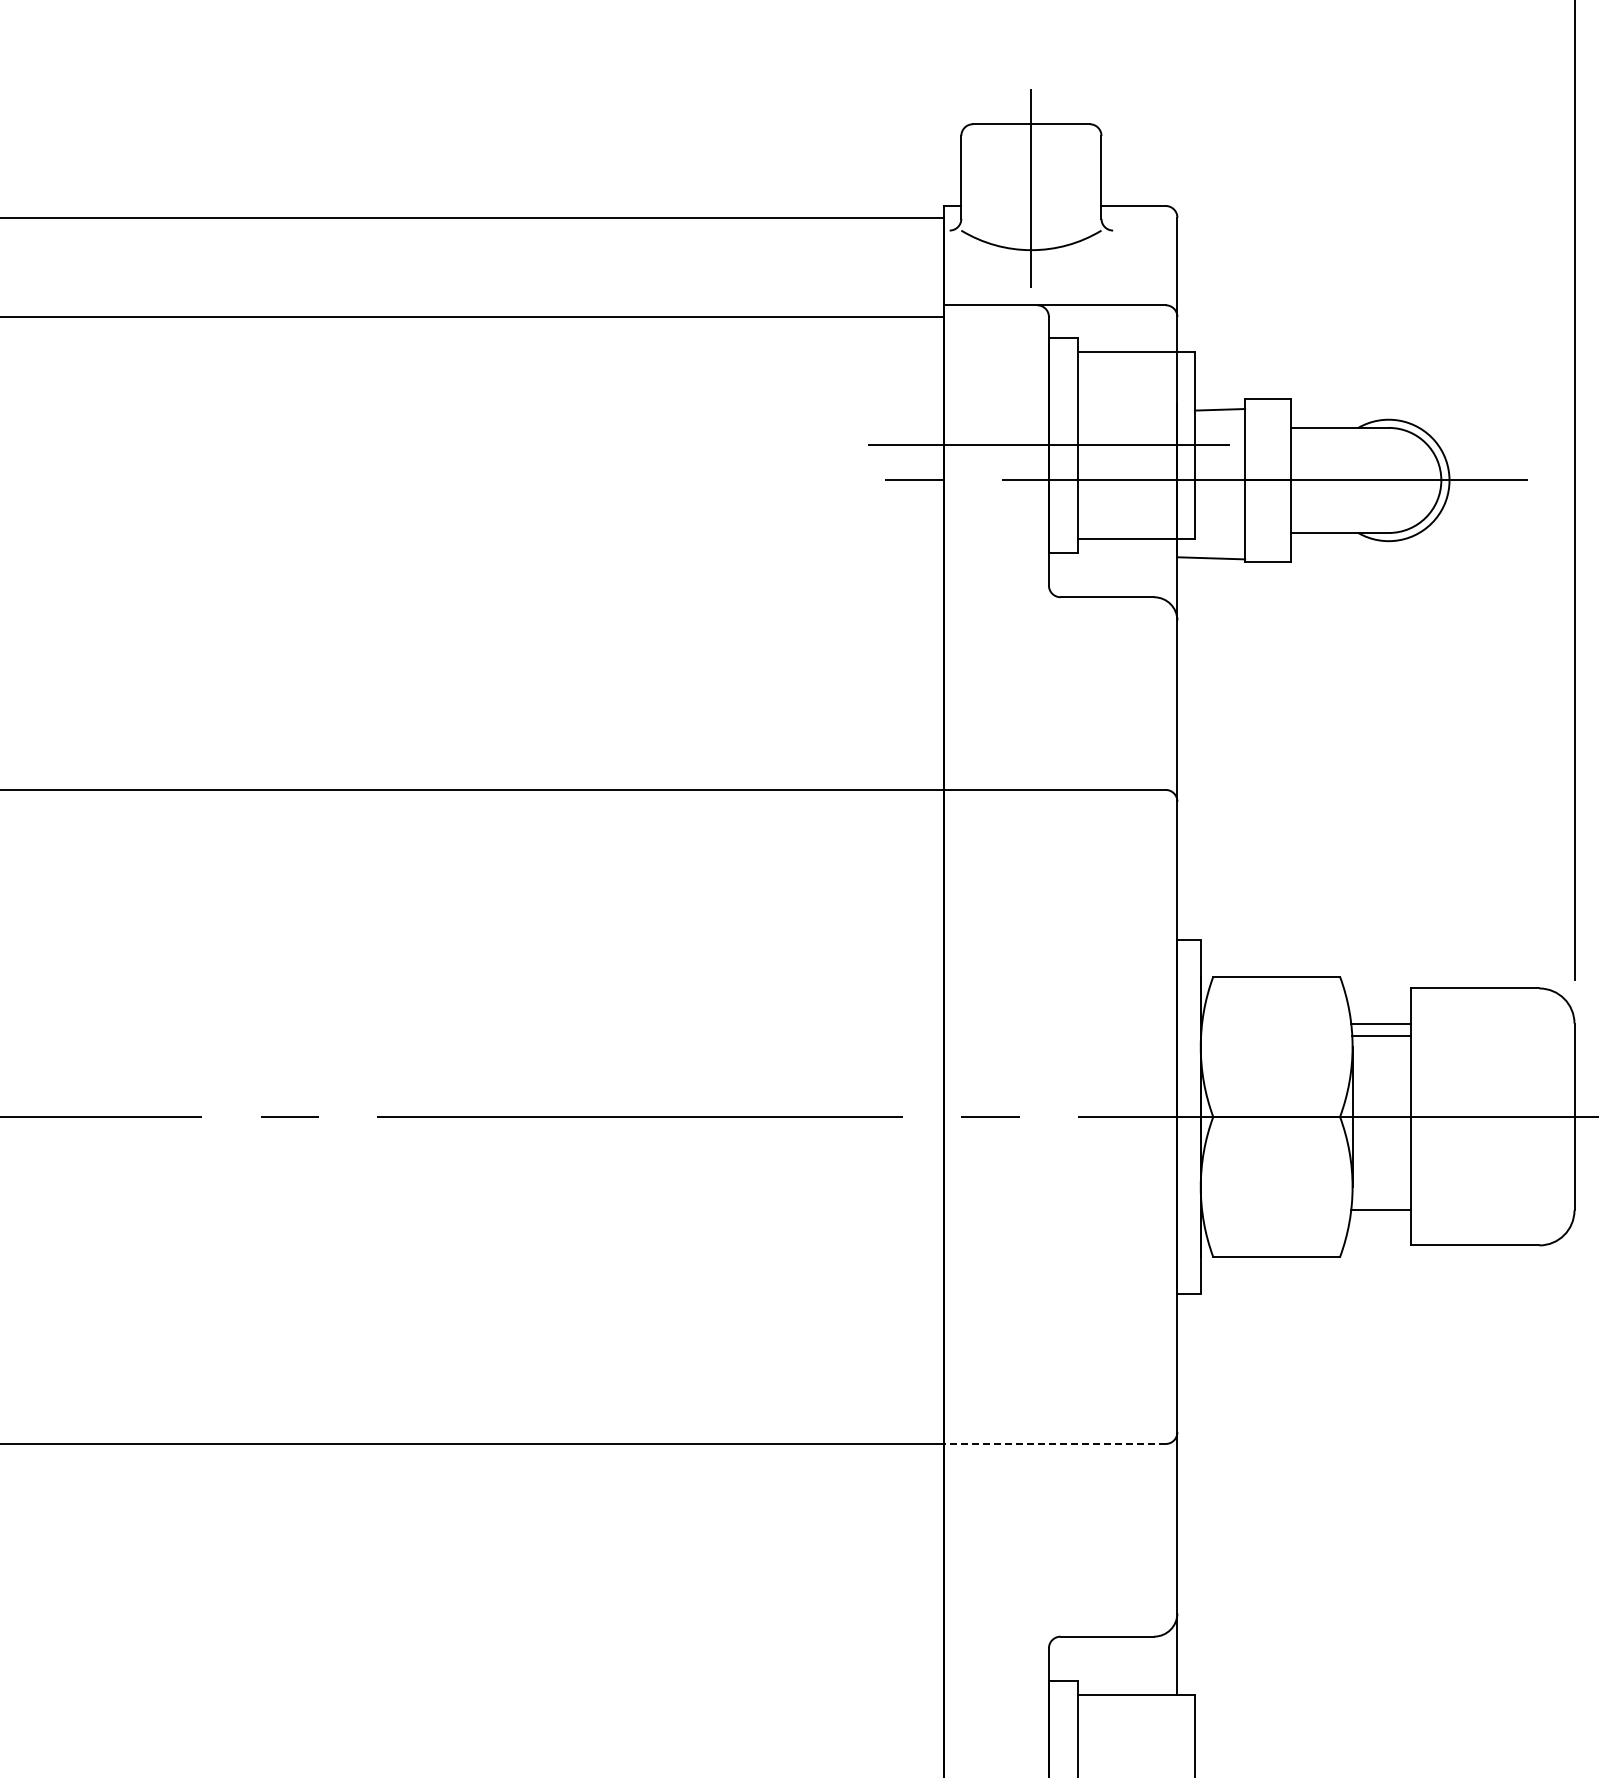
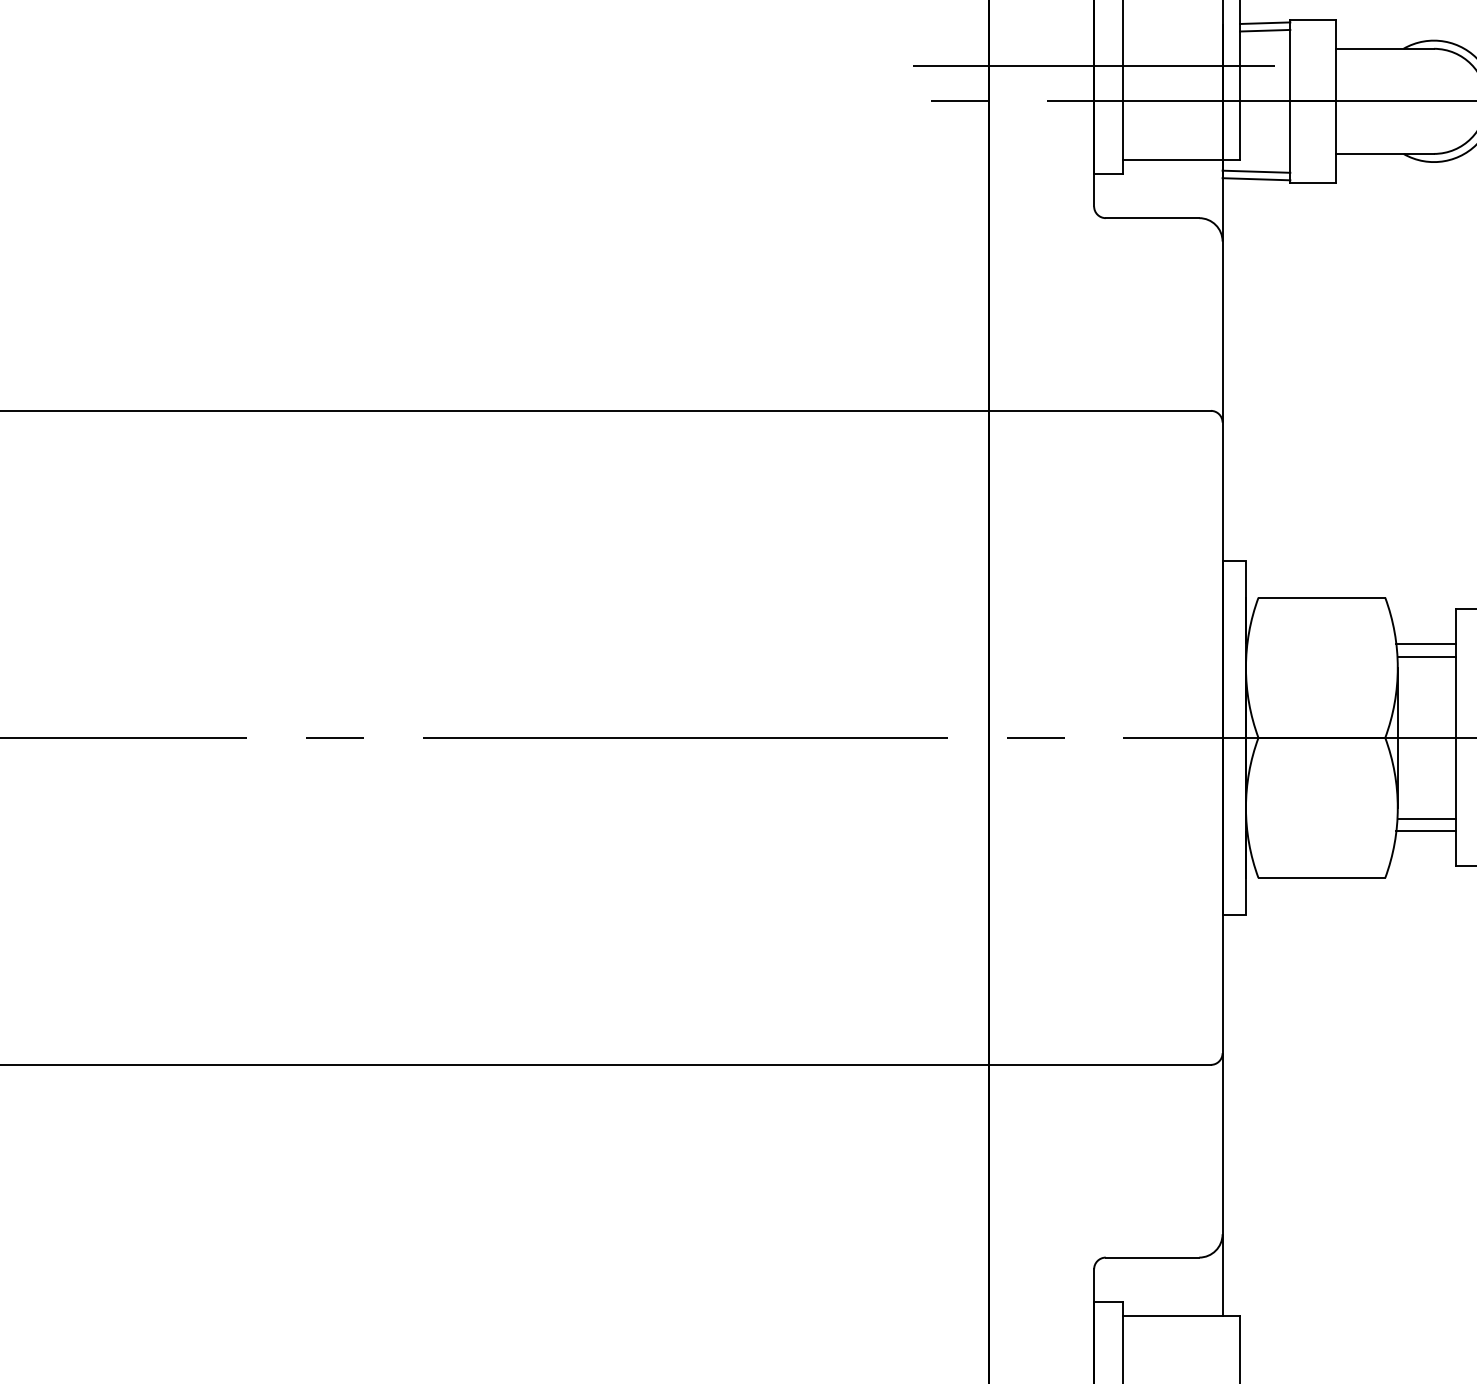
line: (1219, 402) -> (1264, 23), added
line: (1211, 550) -> (1256, 171), added
line: (1381, 1197) -> (1426, 818), added
line: (1054, 1443) -> (1099, 1064), dashed -> solid

